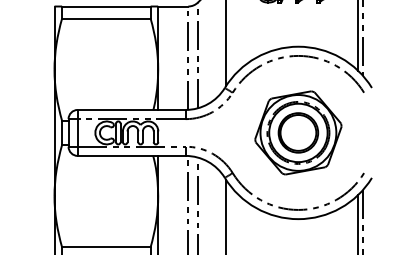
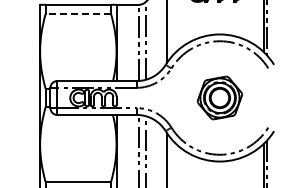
line: (106, 18) -> (78, 13), solid -> dashed
part: (297, 132) -> (219, 97), size x0.7

